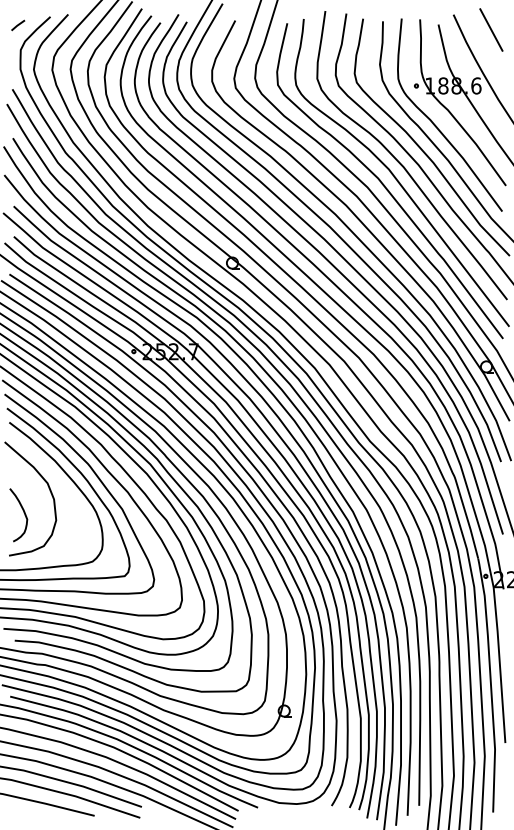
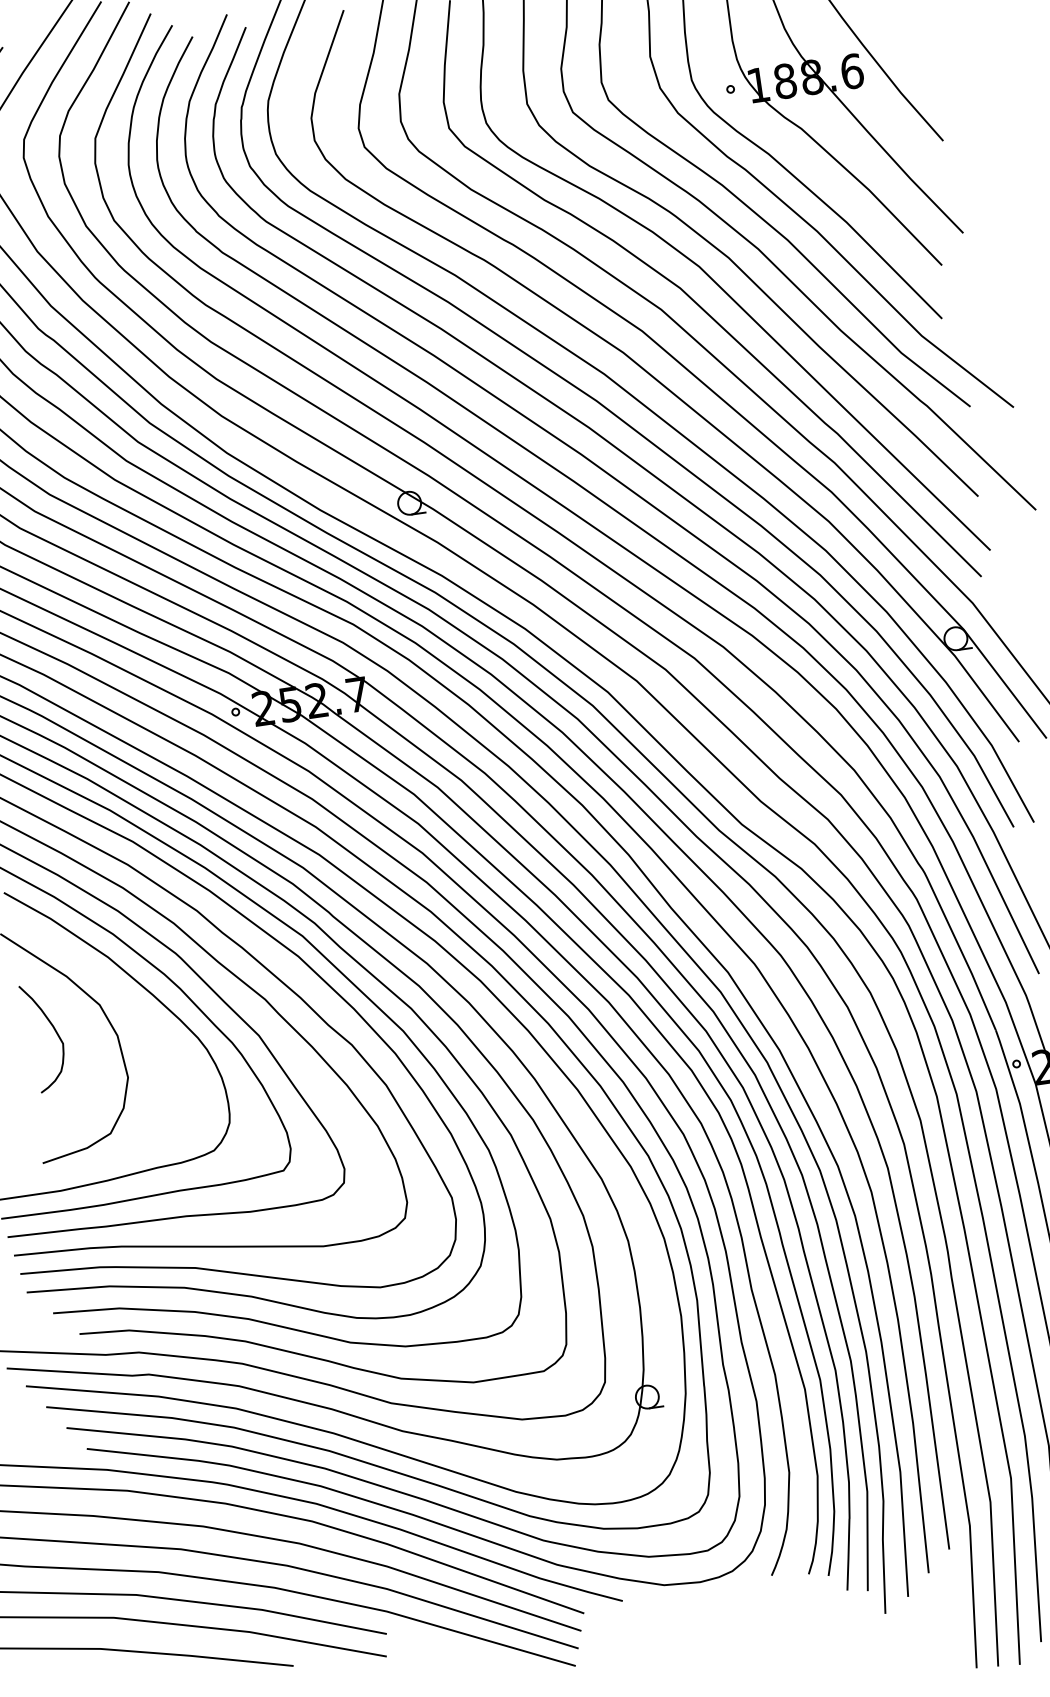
curve: (23, 512) -> (53, 1030), moved

